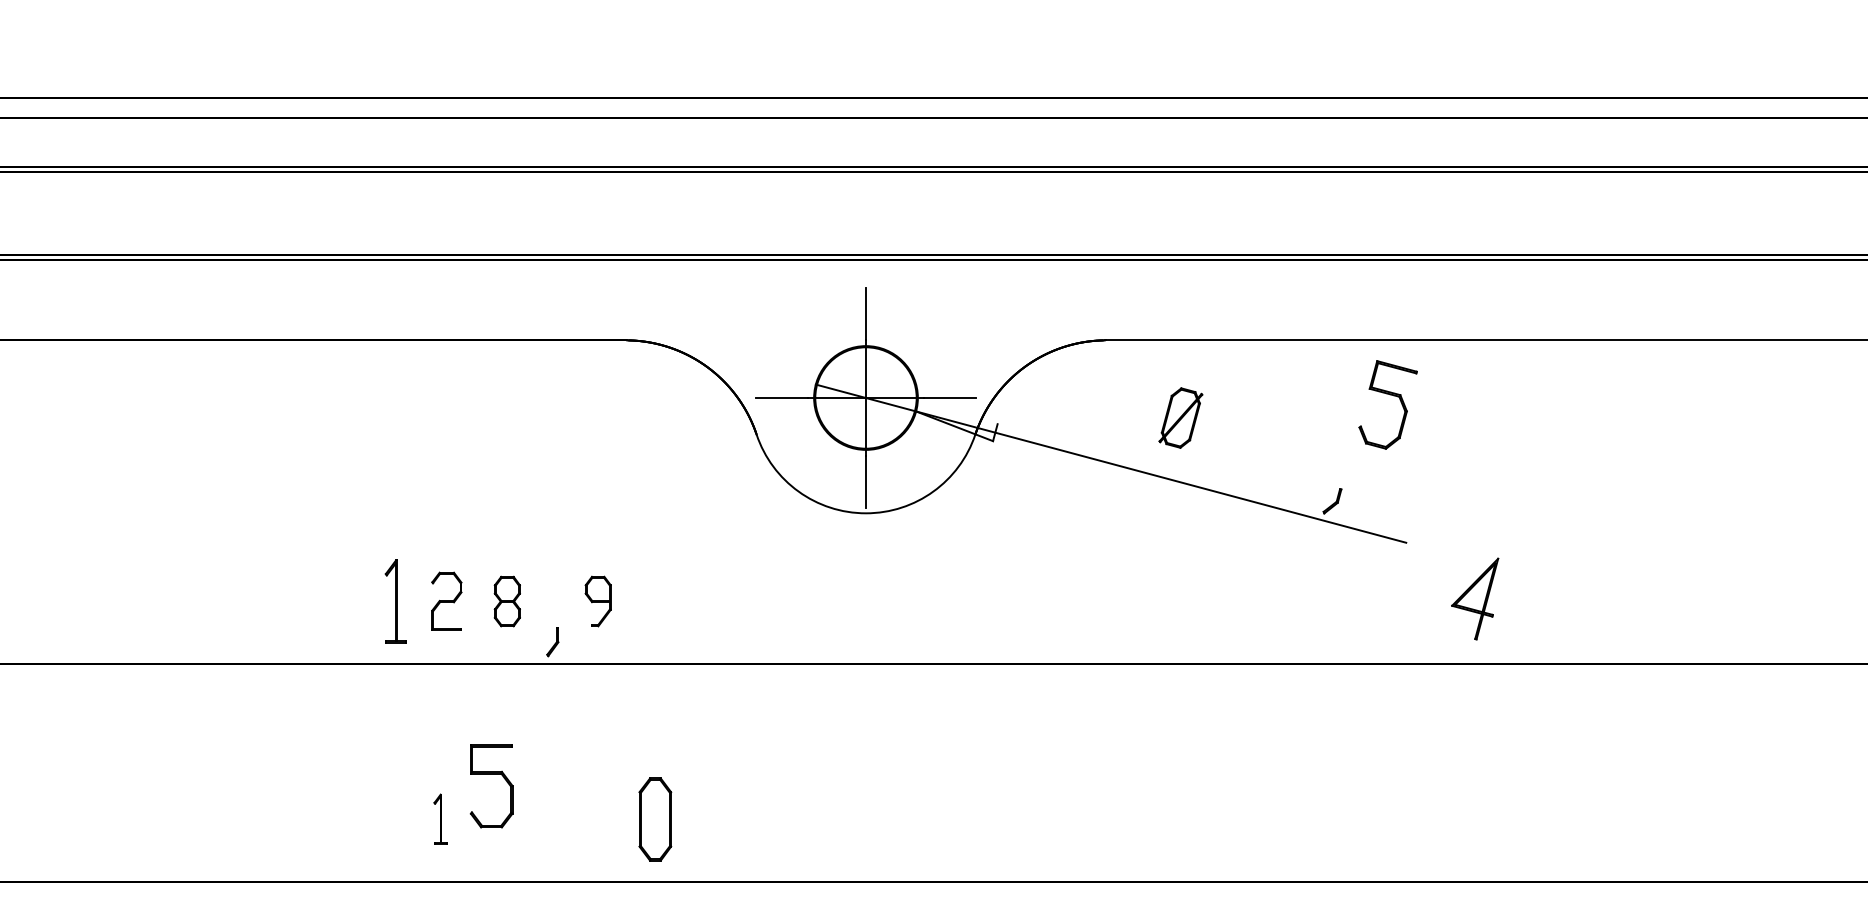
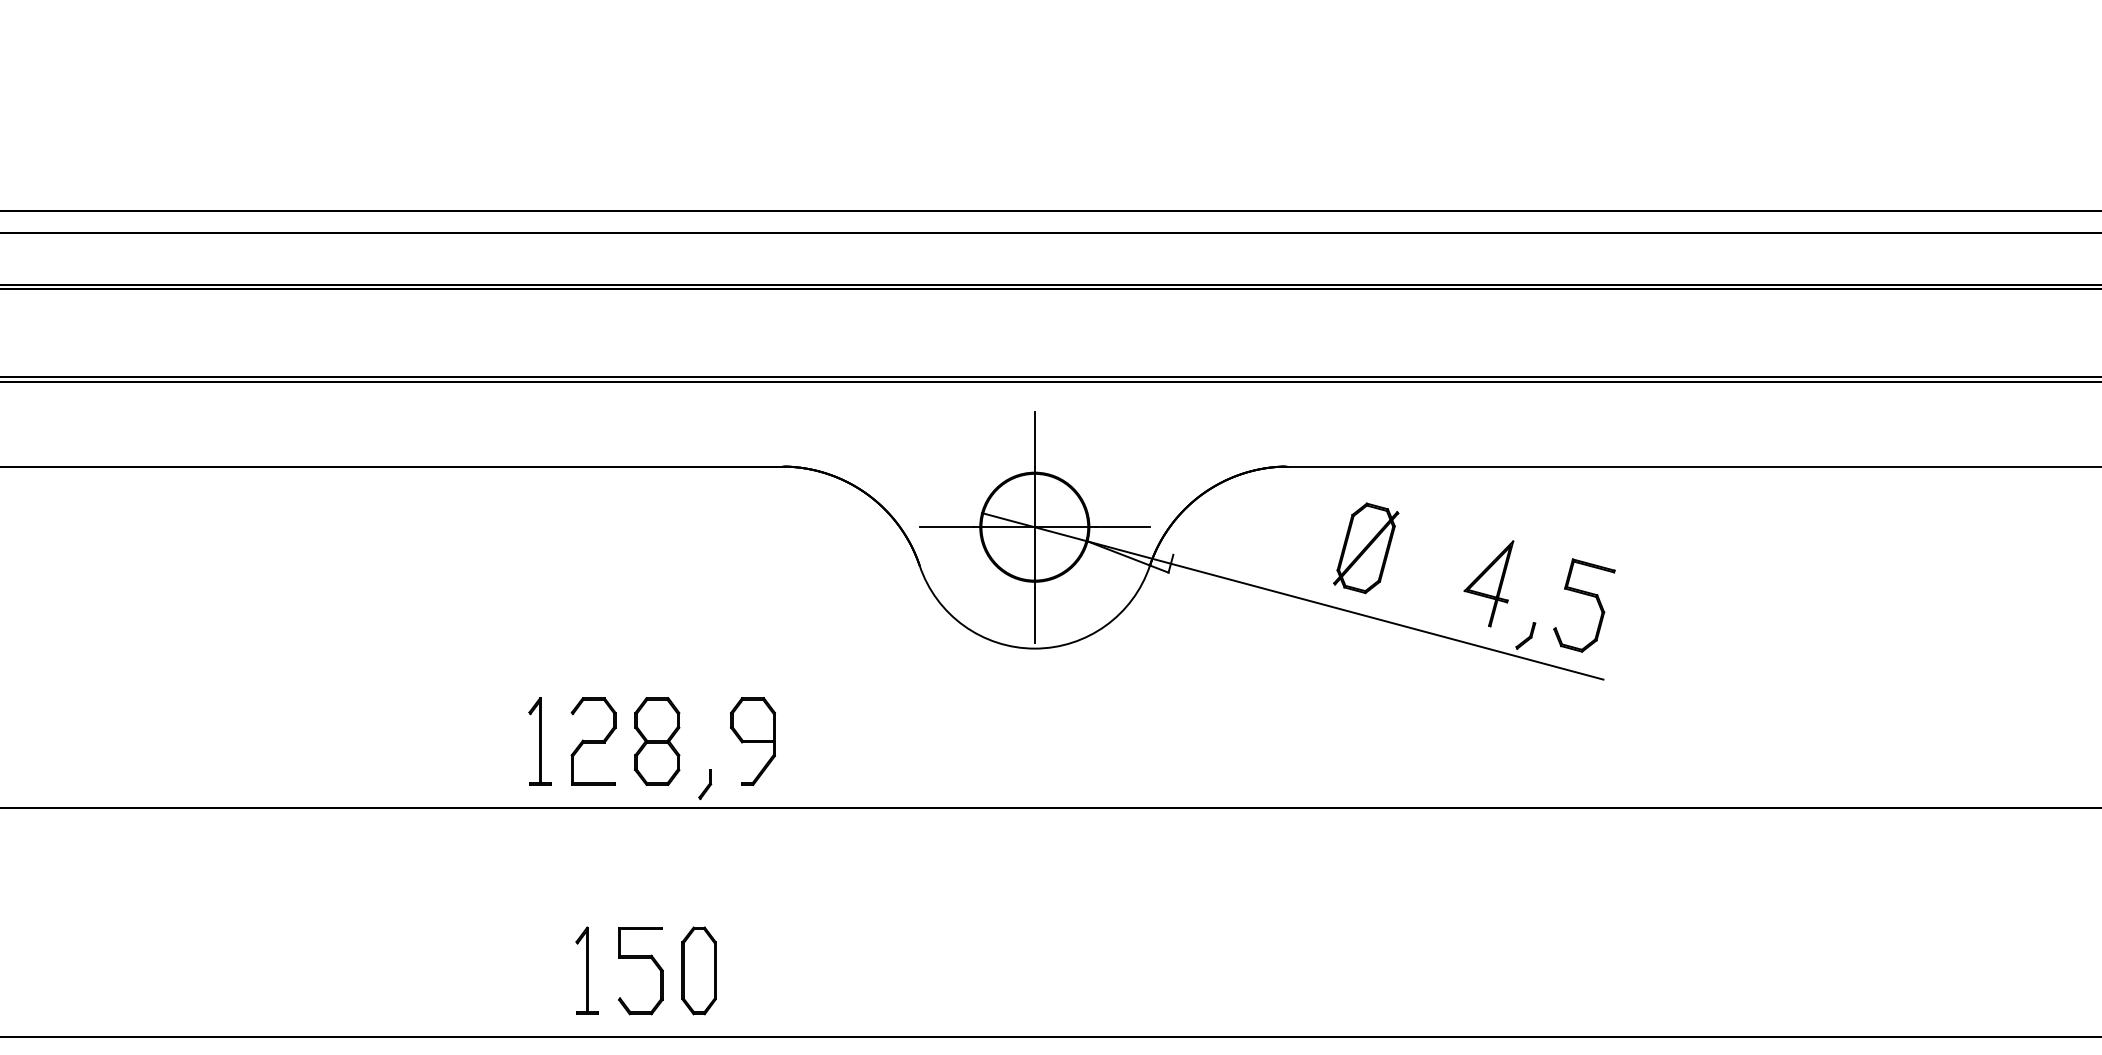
part: (1390, 395) -> (1586, 595), moved
part: (1181, 418) -> (1366, 548), size x1.43
part: (1474, 598) -> (1488, 583), moved
part: (446, 601) -> (593, 741), size x1.43
part: (507, 601) -> (657, 741), size x1.67
part: (597, 601) -> (752, 741), size x1.67
part: (491, 774) -> (640, 958), moved
part: (440, 819) -> (586, 970), size x1.67
part: (654, 819) -> (698, 970), moved

